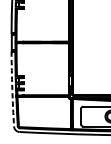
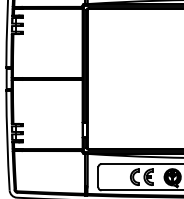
arc: (12, 88) -> (7, 140), dashed -> solid

